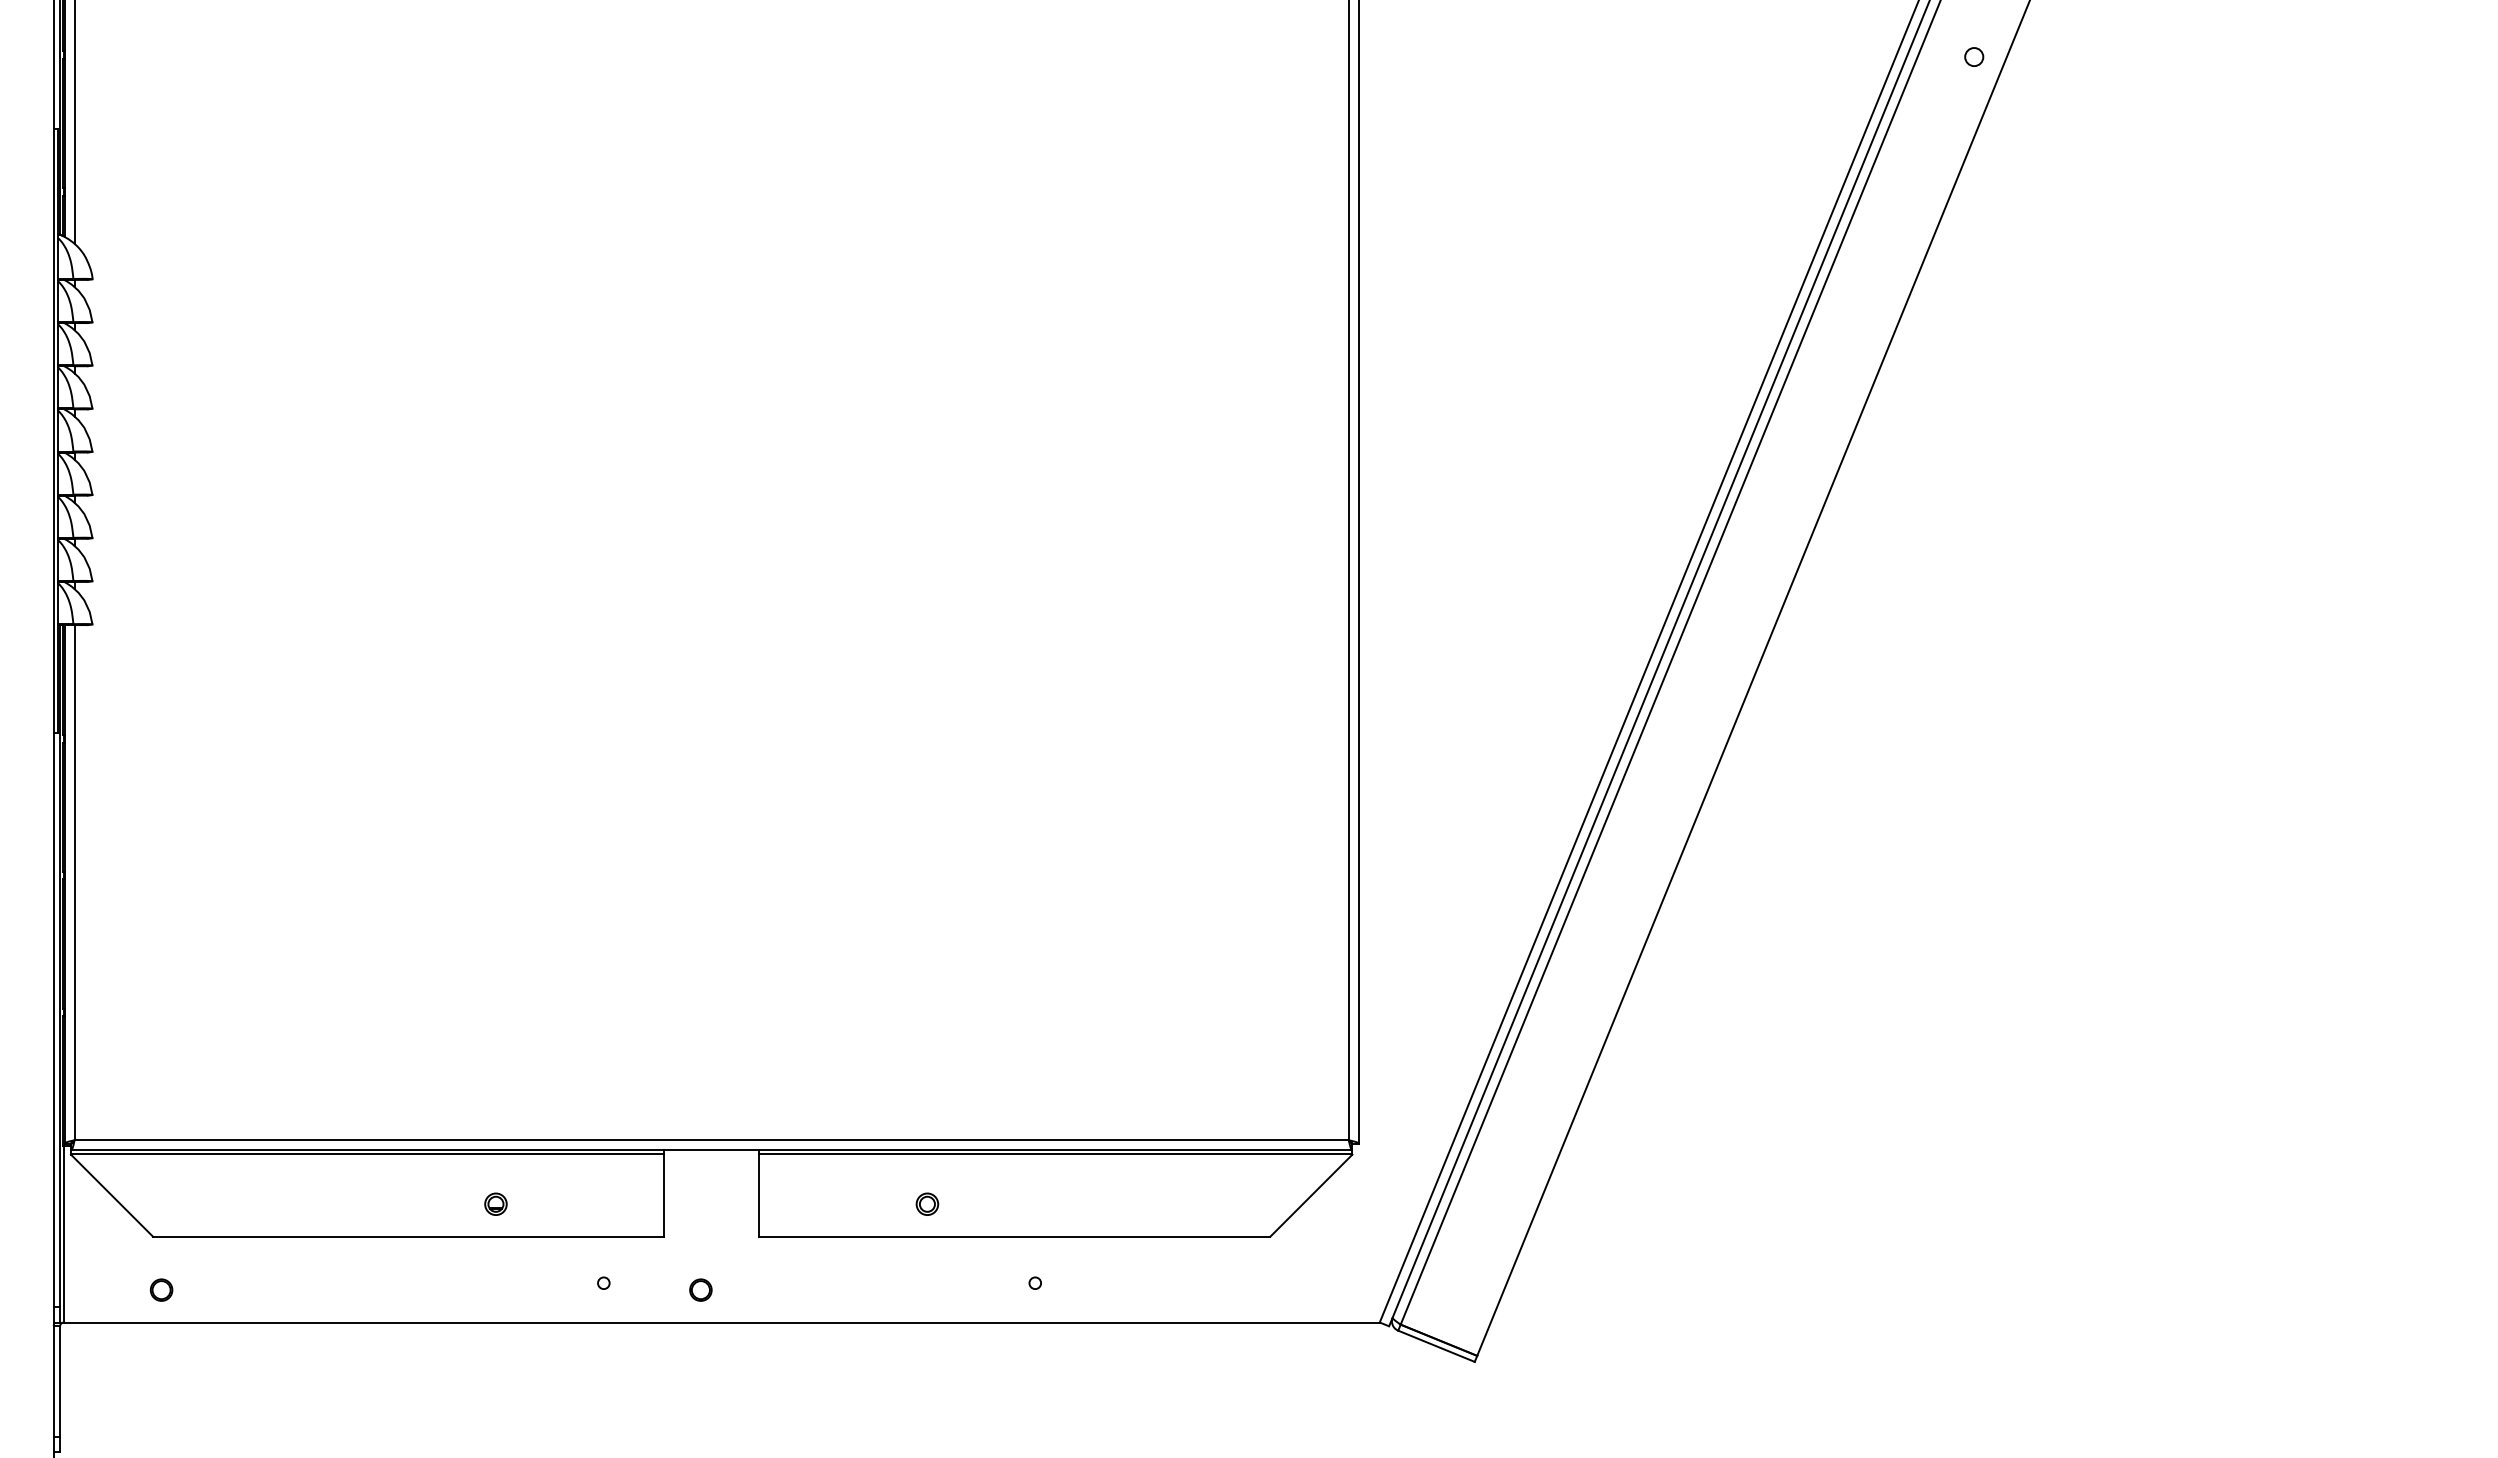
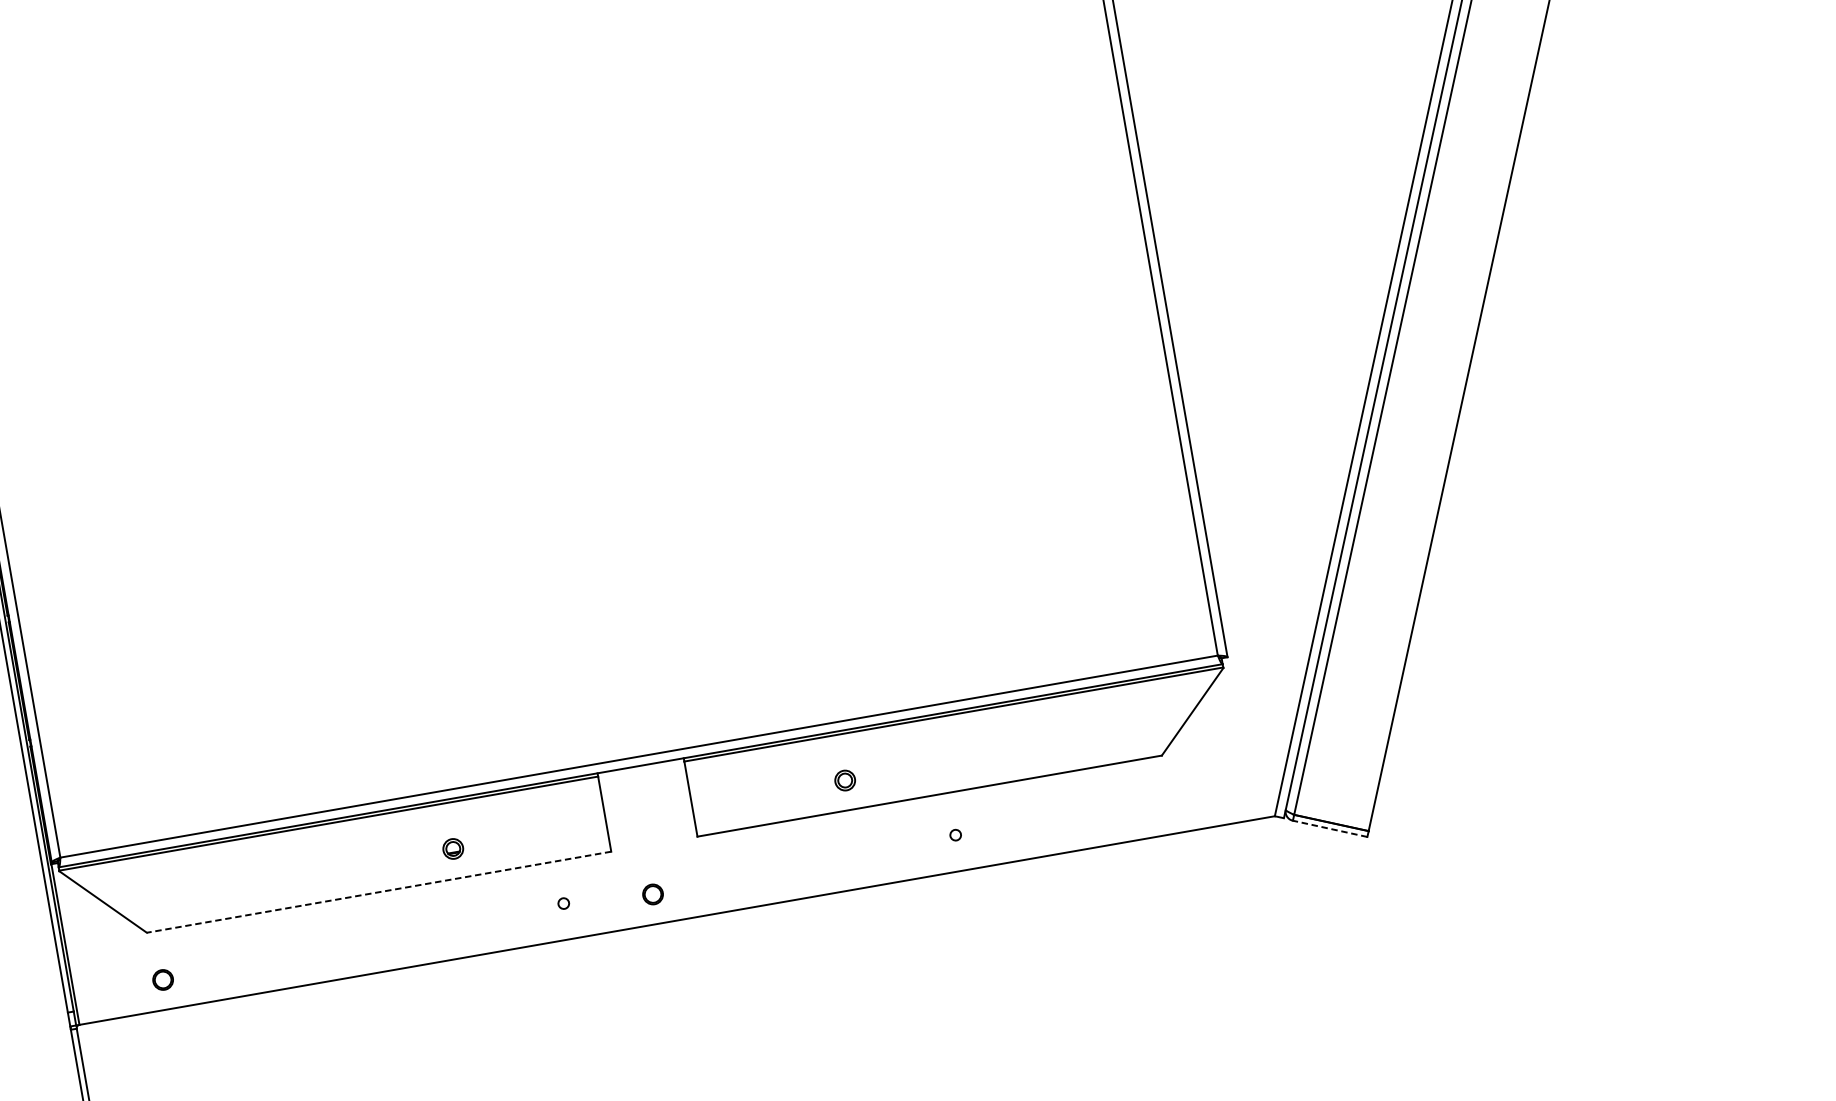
line: (408, 1236) -> (378, 892), solid -> dashed
line: (1436, 1346) -> (1330, 829), solid -> dashed

